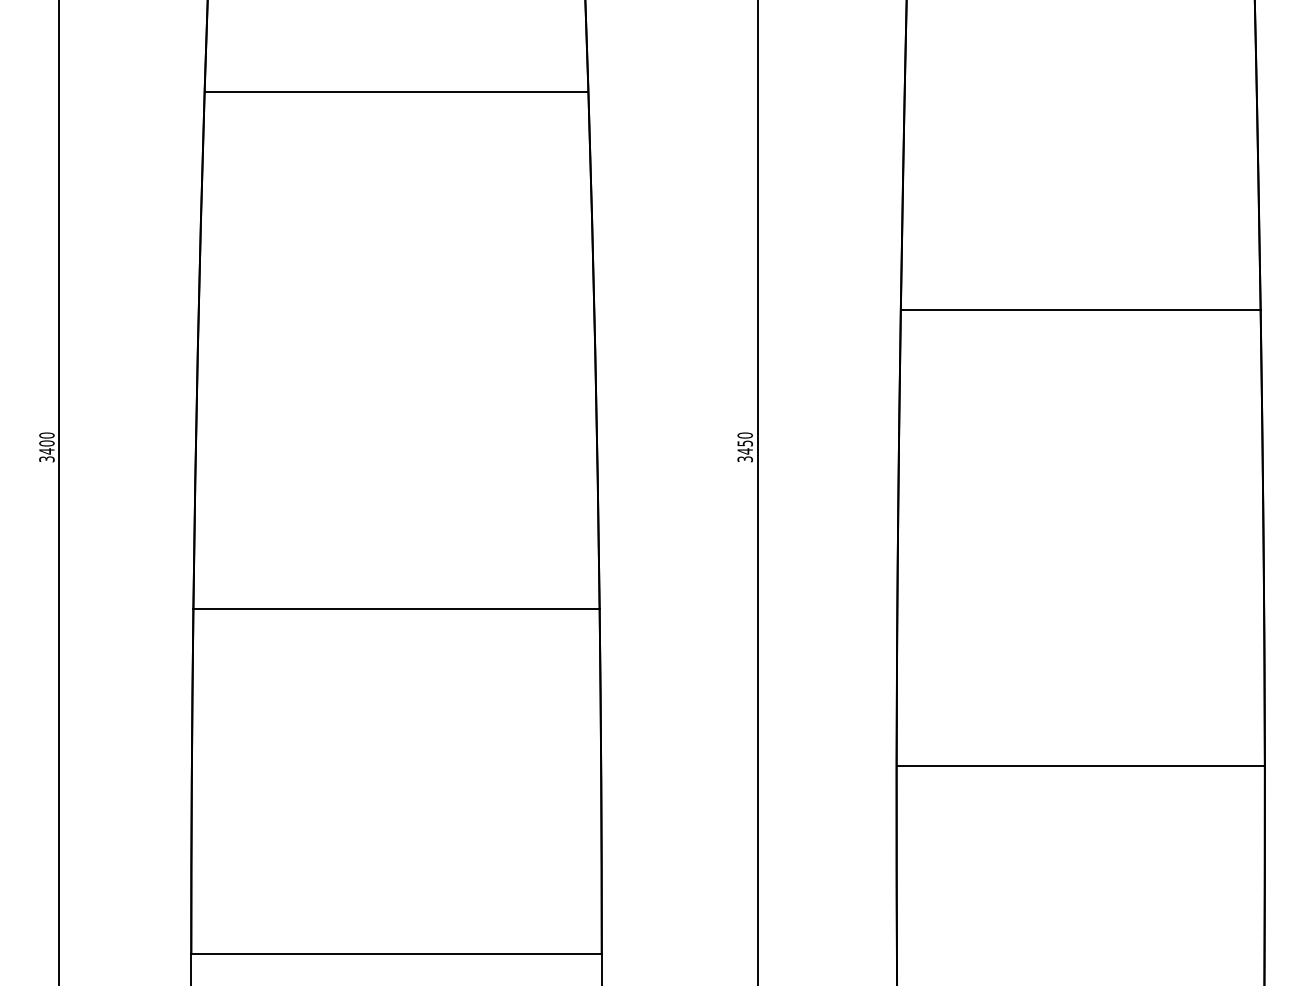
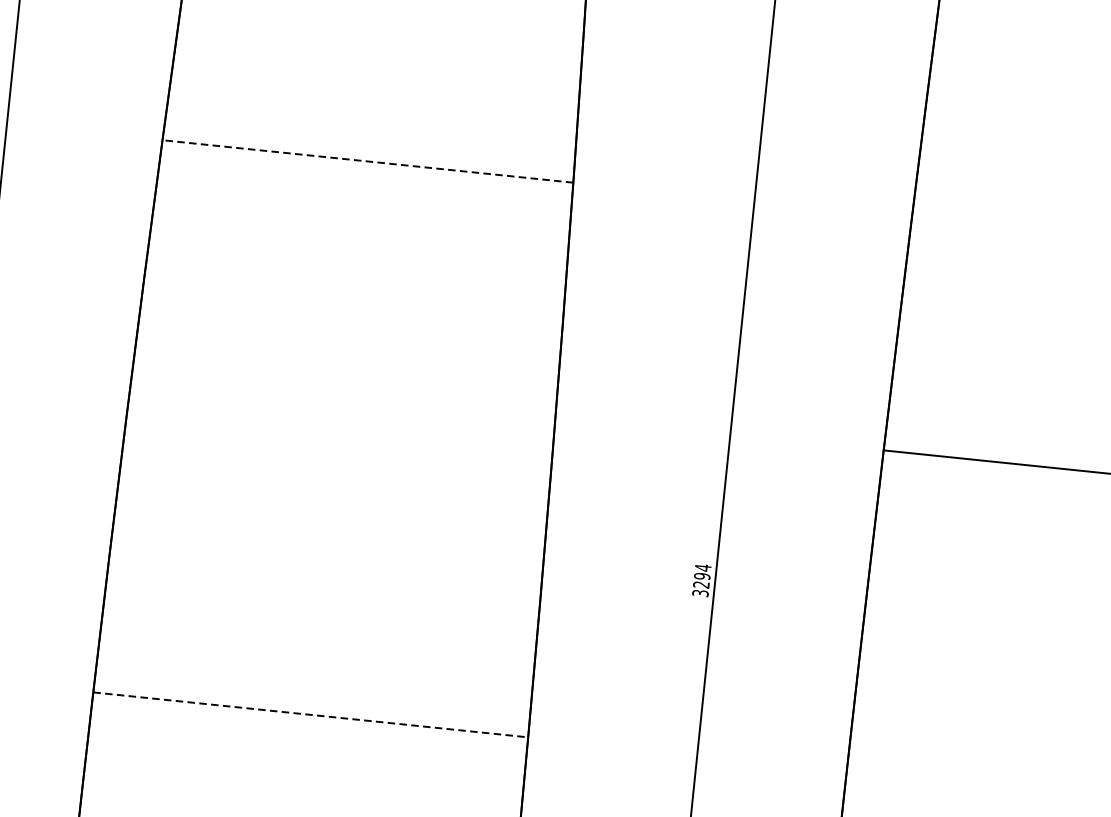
line: (396, 91) -> (367, 161), solid -> dashed
text: (744, 443) -> (701, 576), 3450 -> 3294
line: (397, 608) -> (311, 714), solid -> dashed

